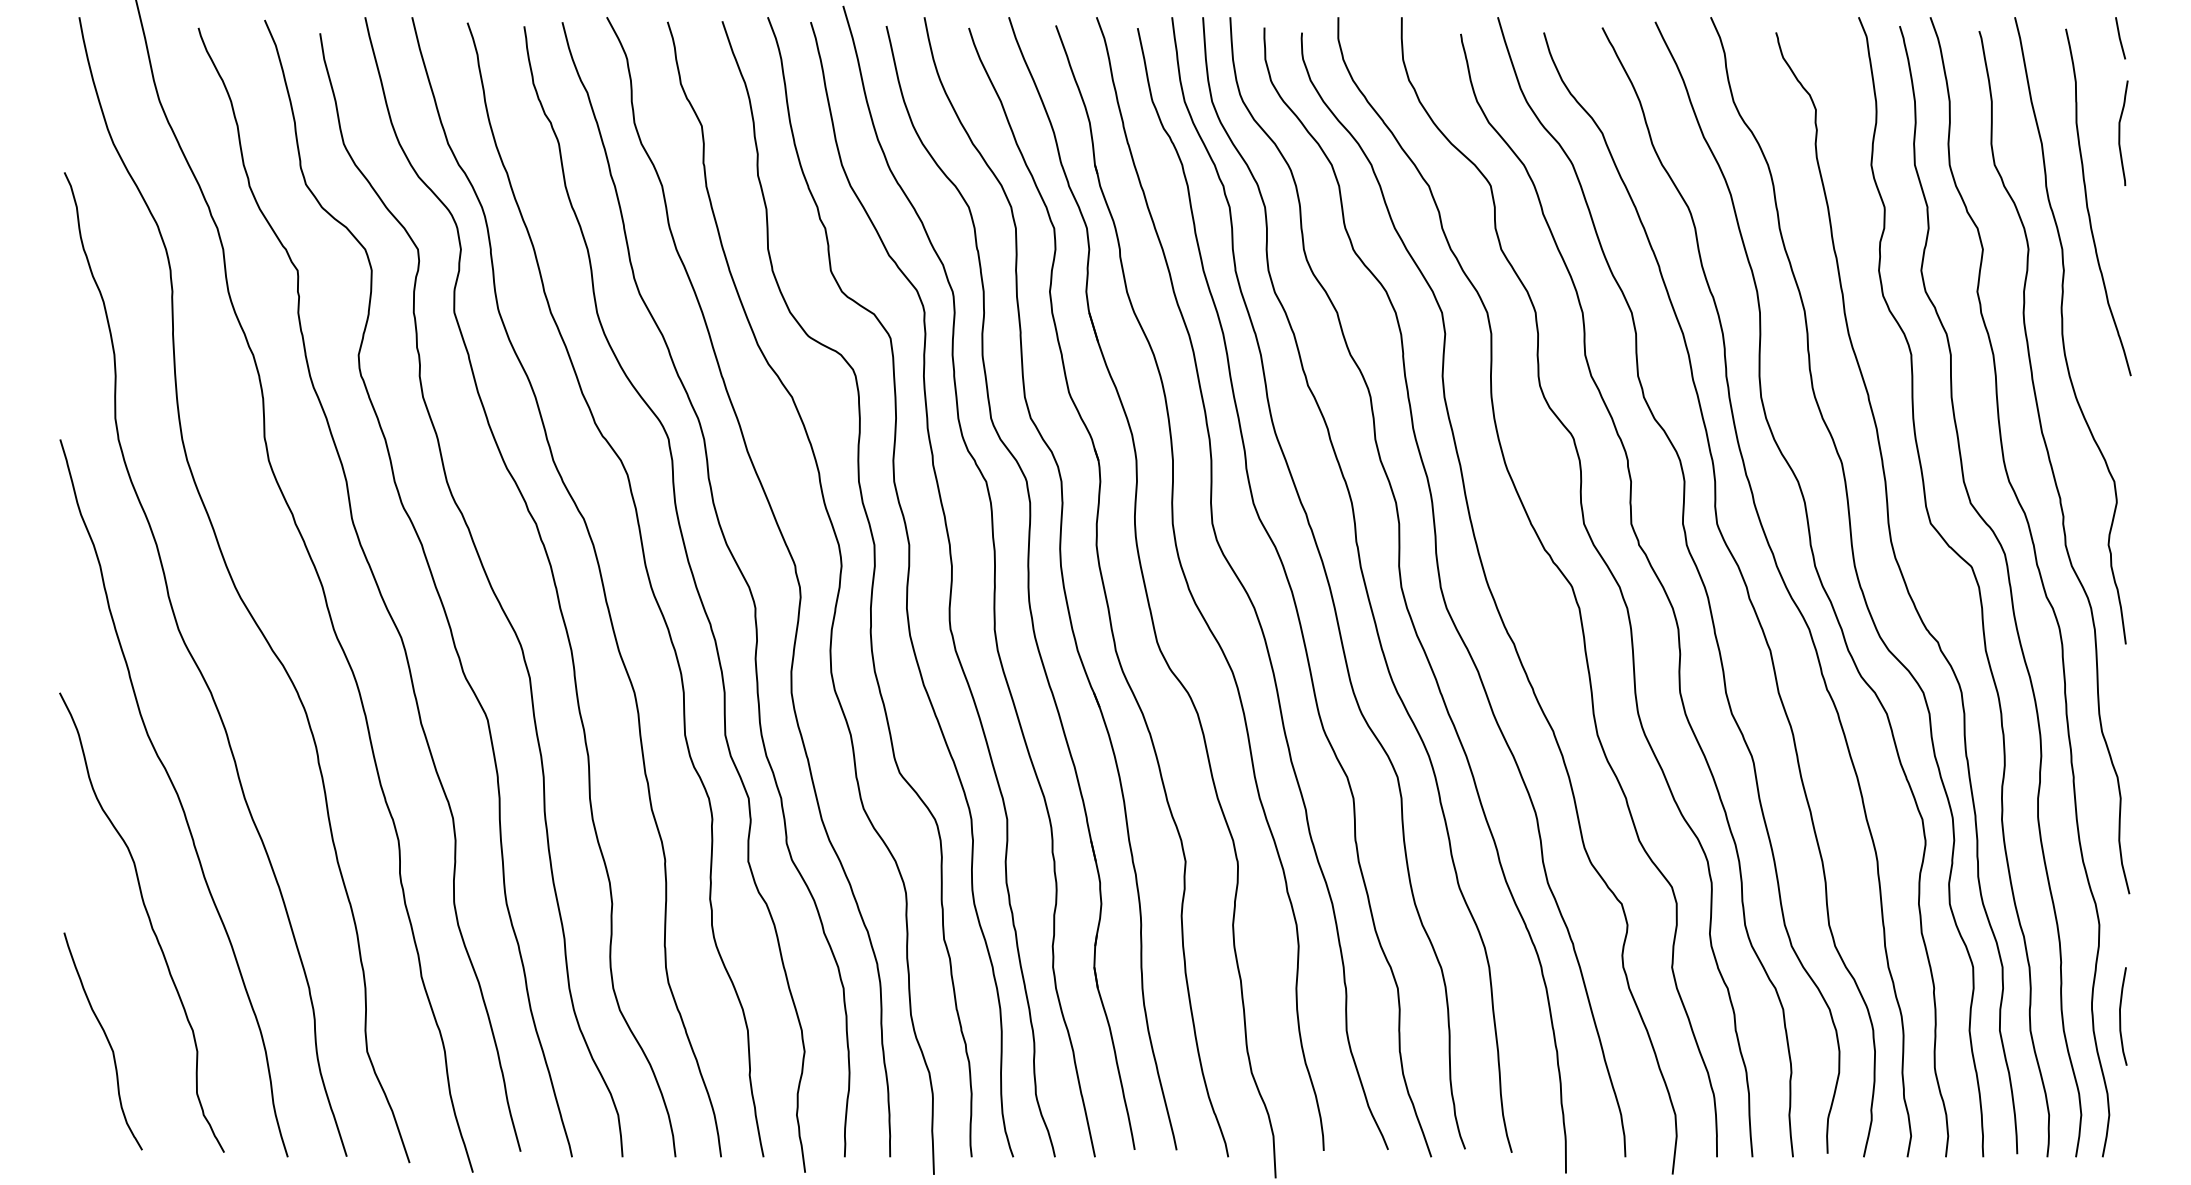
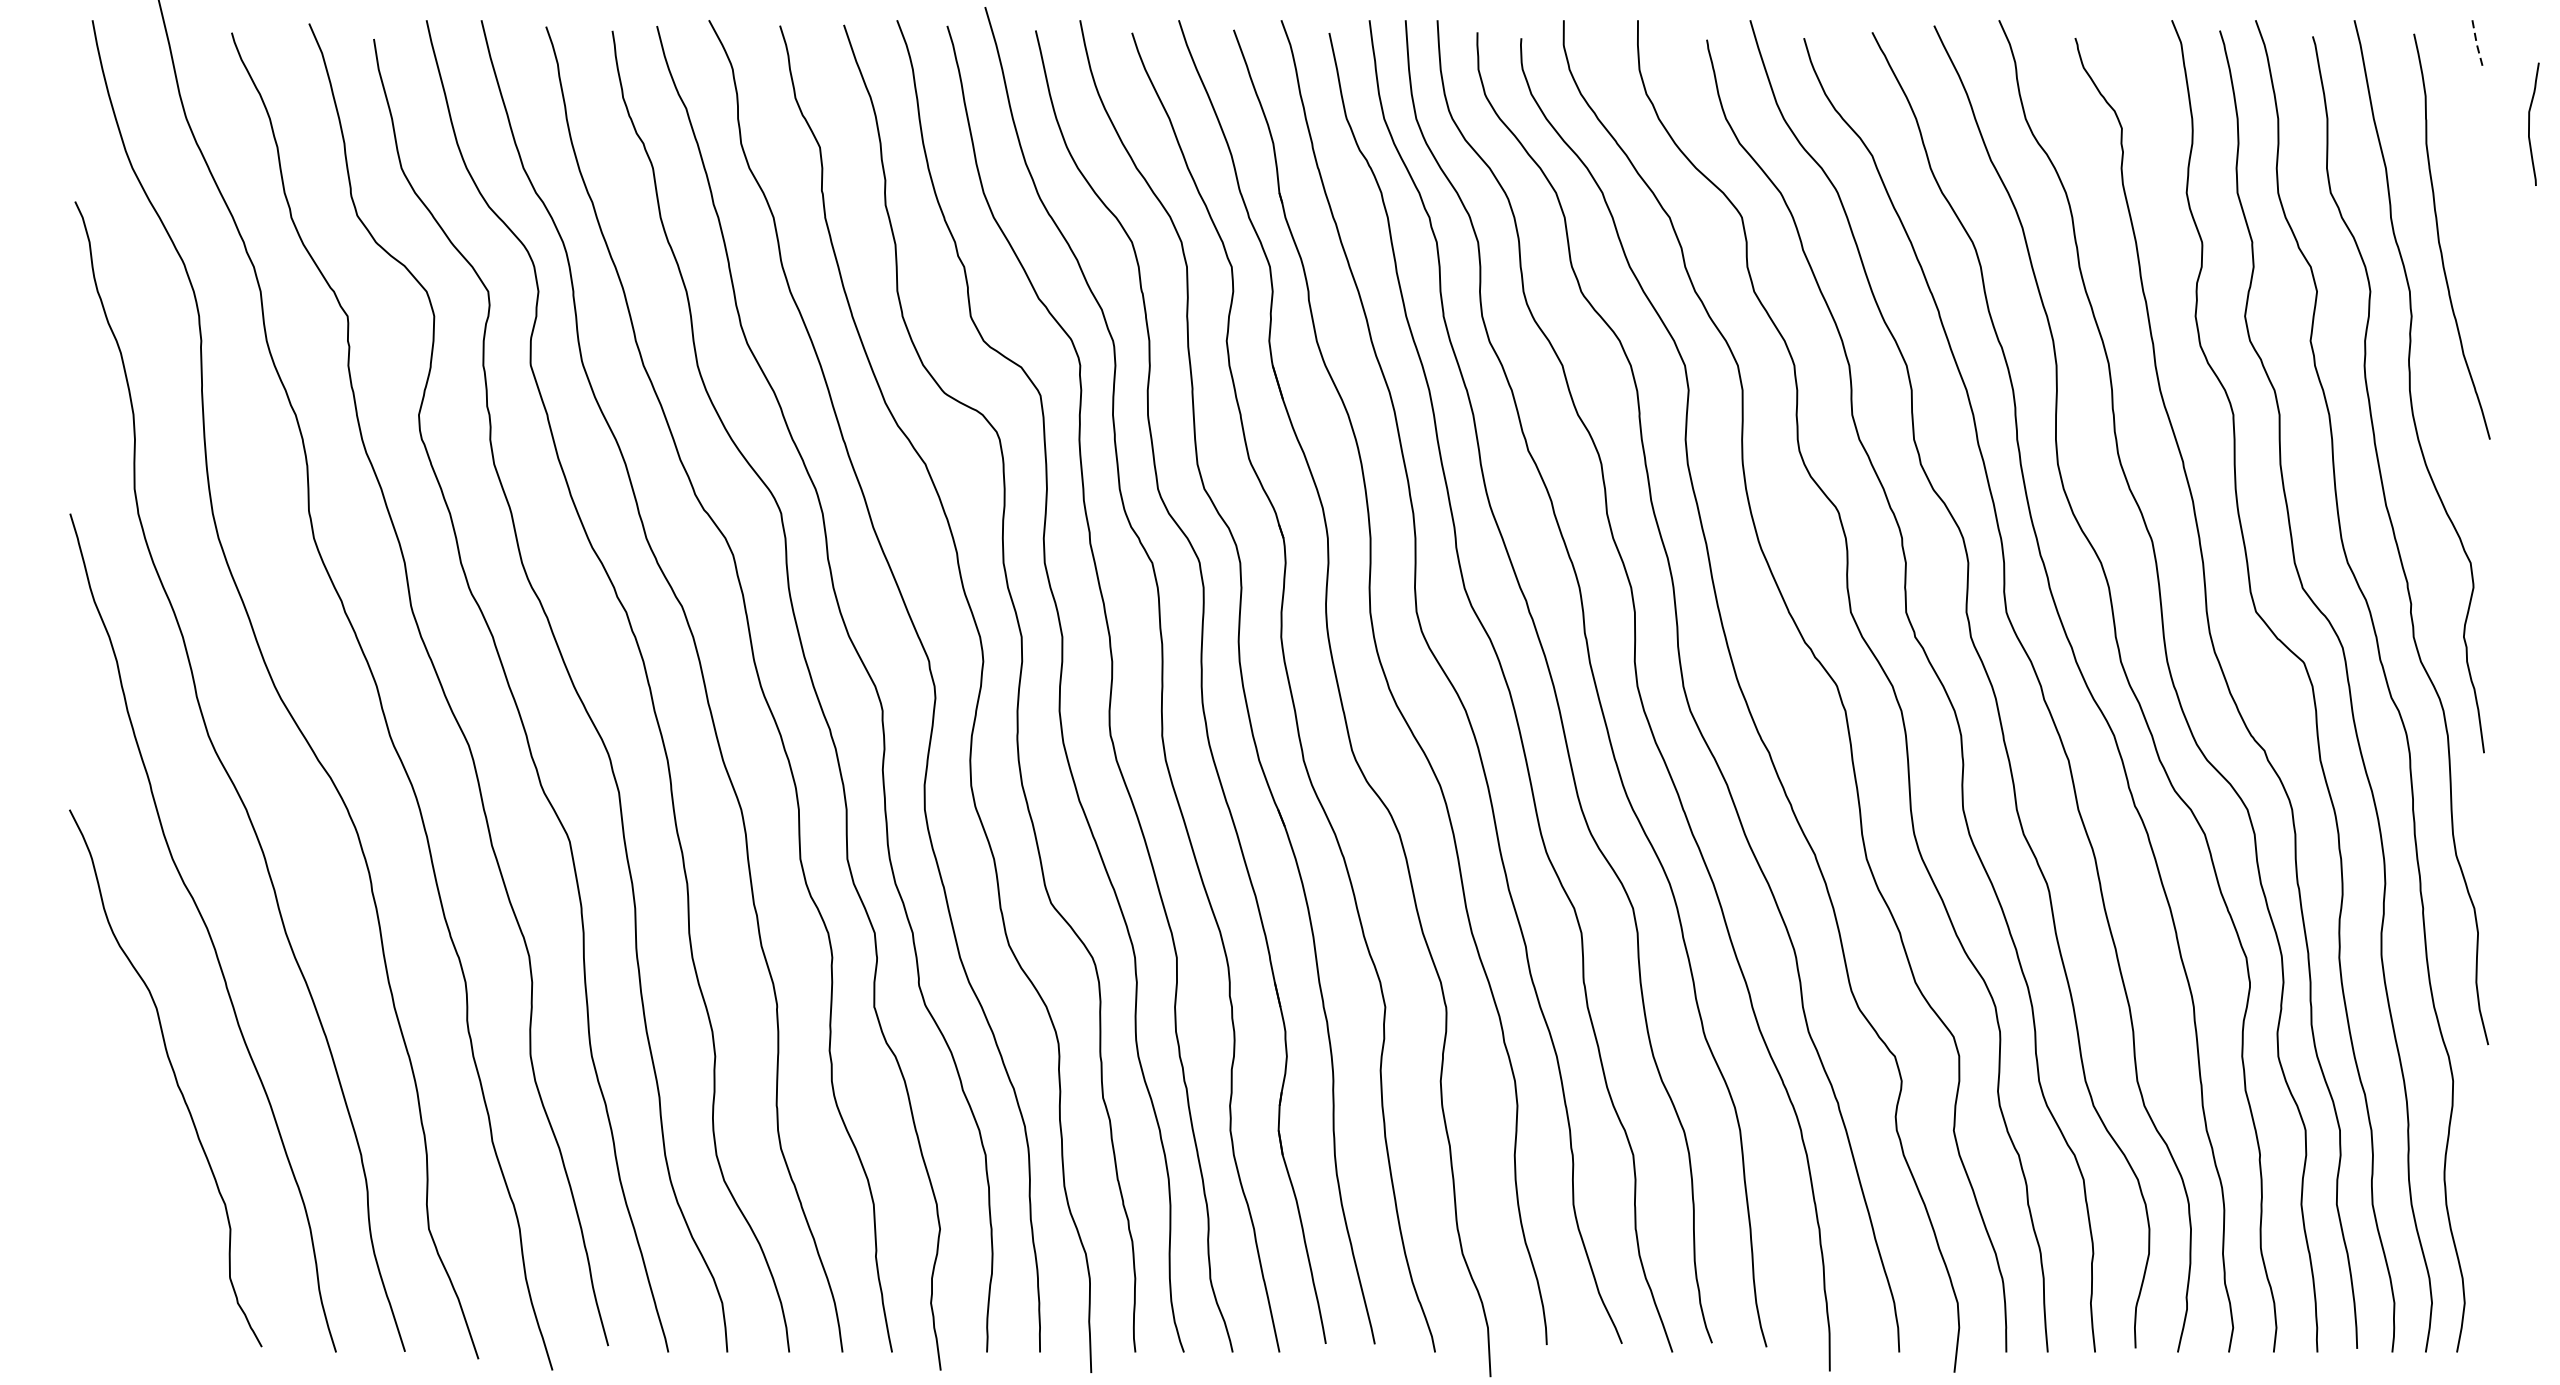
line: (2119, 38) -> (2476, 45), solid -> dashed
curve: (2120, 132) -> (2530, 123), moved
curve: (2120, 1016) -> (2477, 1187), removed
curve: (106, 1039) -> (124, 1214), removed

